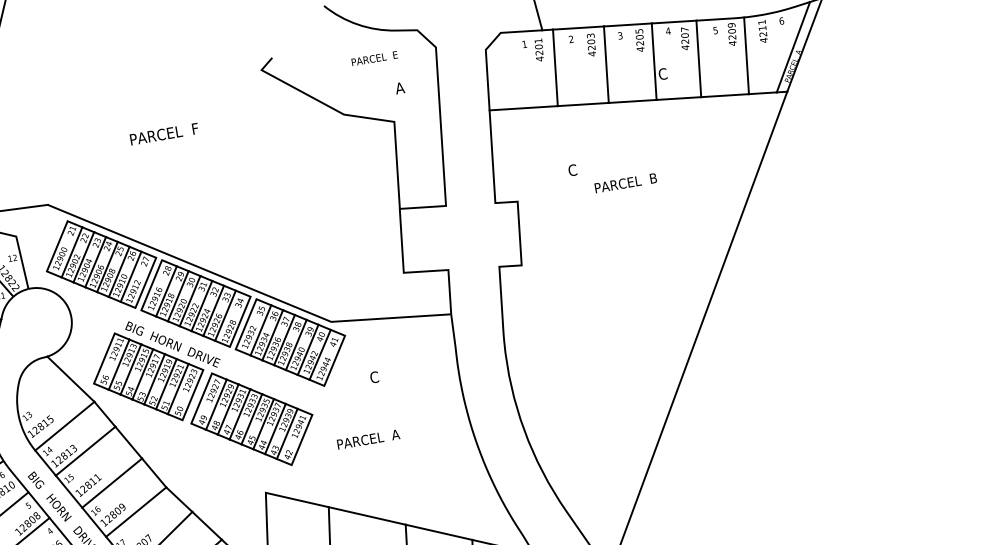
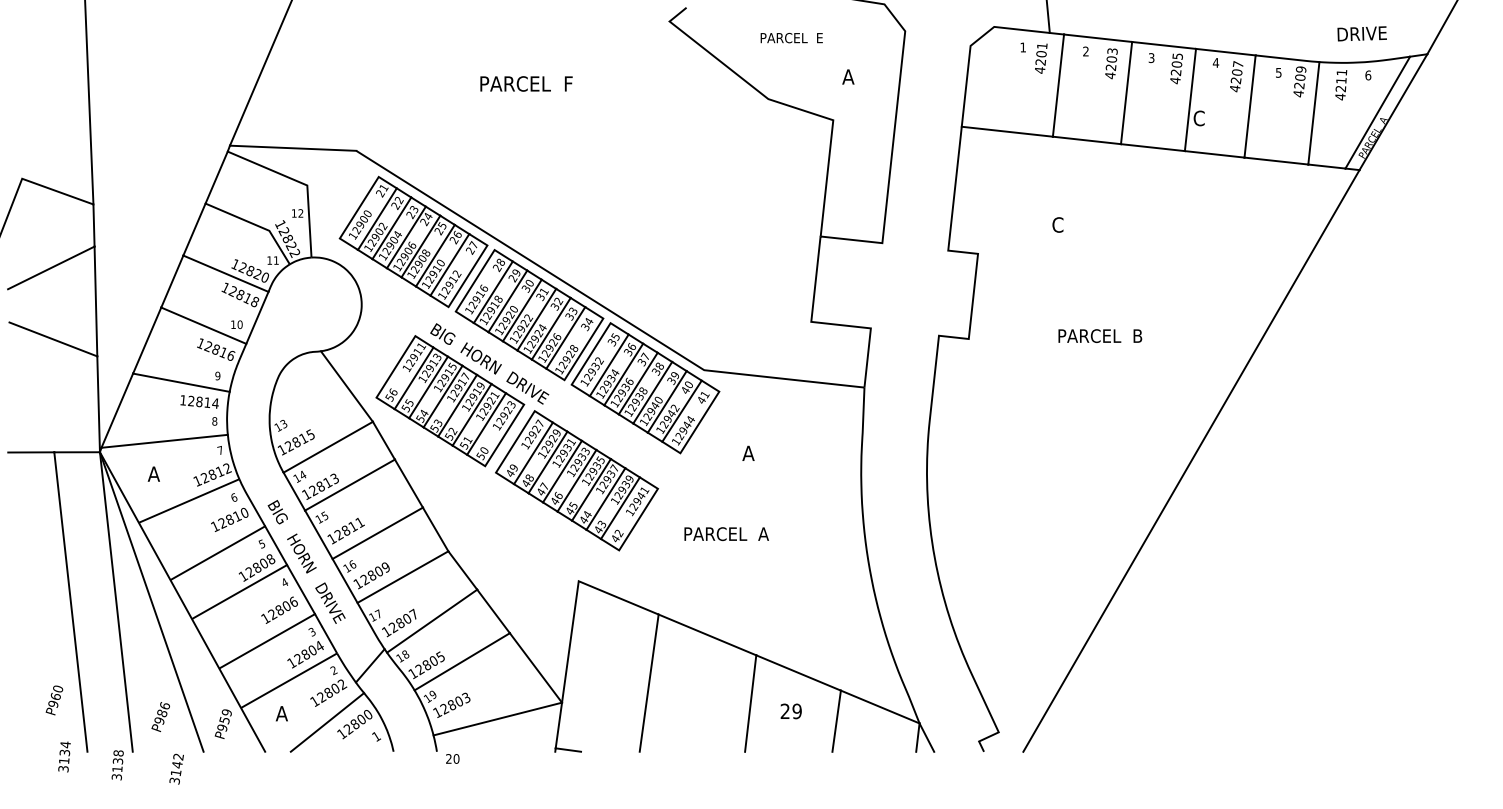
text: (374, 58) -> (791, 38), moved
text: (625, 182) -> (1100, 335), moved
text: (374, 377) -> (748, 453), C -> A

